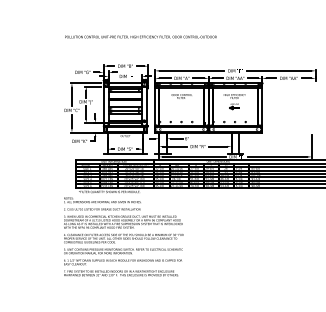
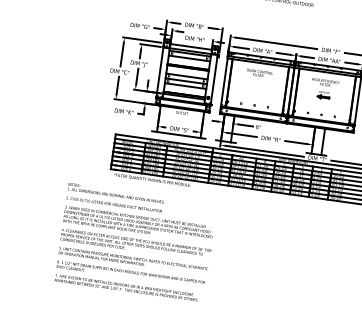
text: (123, 236) -> (135, 242), moved

